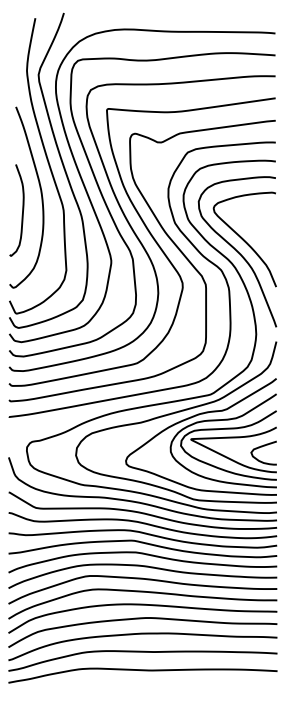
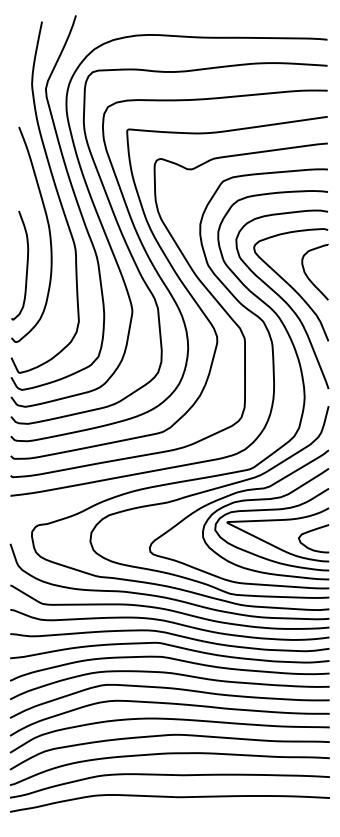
curve: (22, 210) -> (26, 265), moved
curve: (258, 230) -> (307, 274), added

